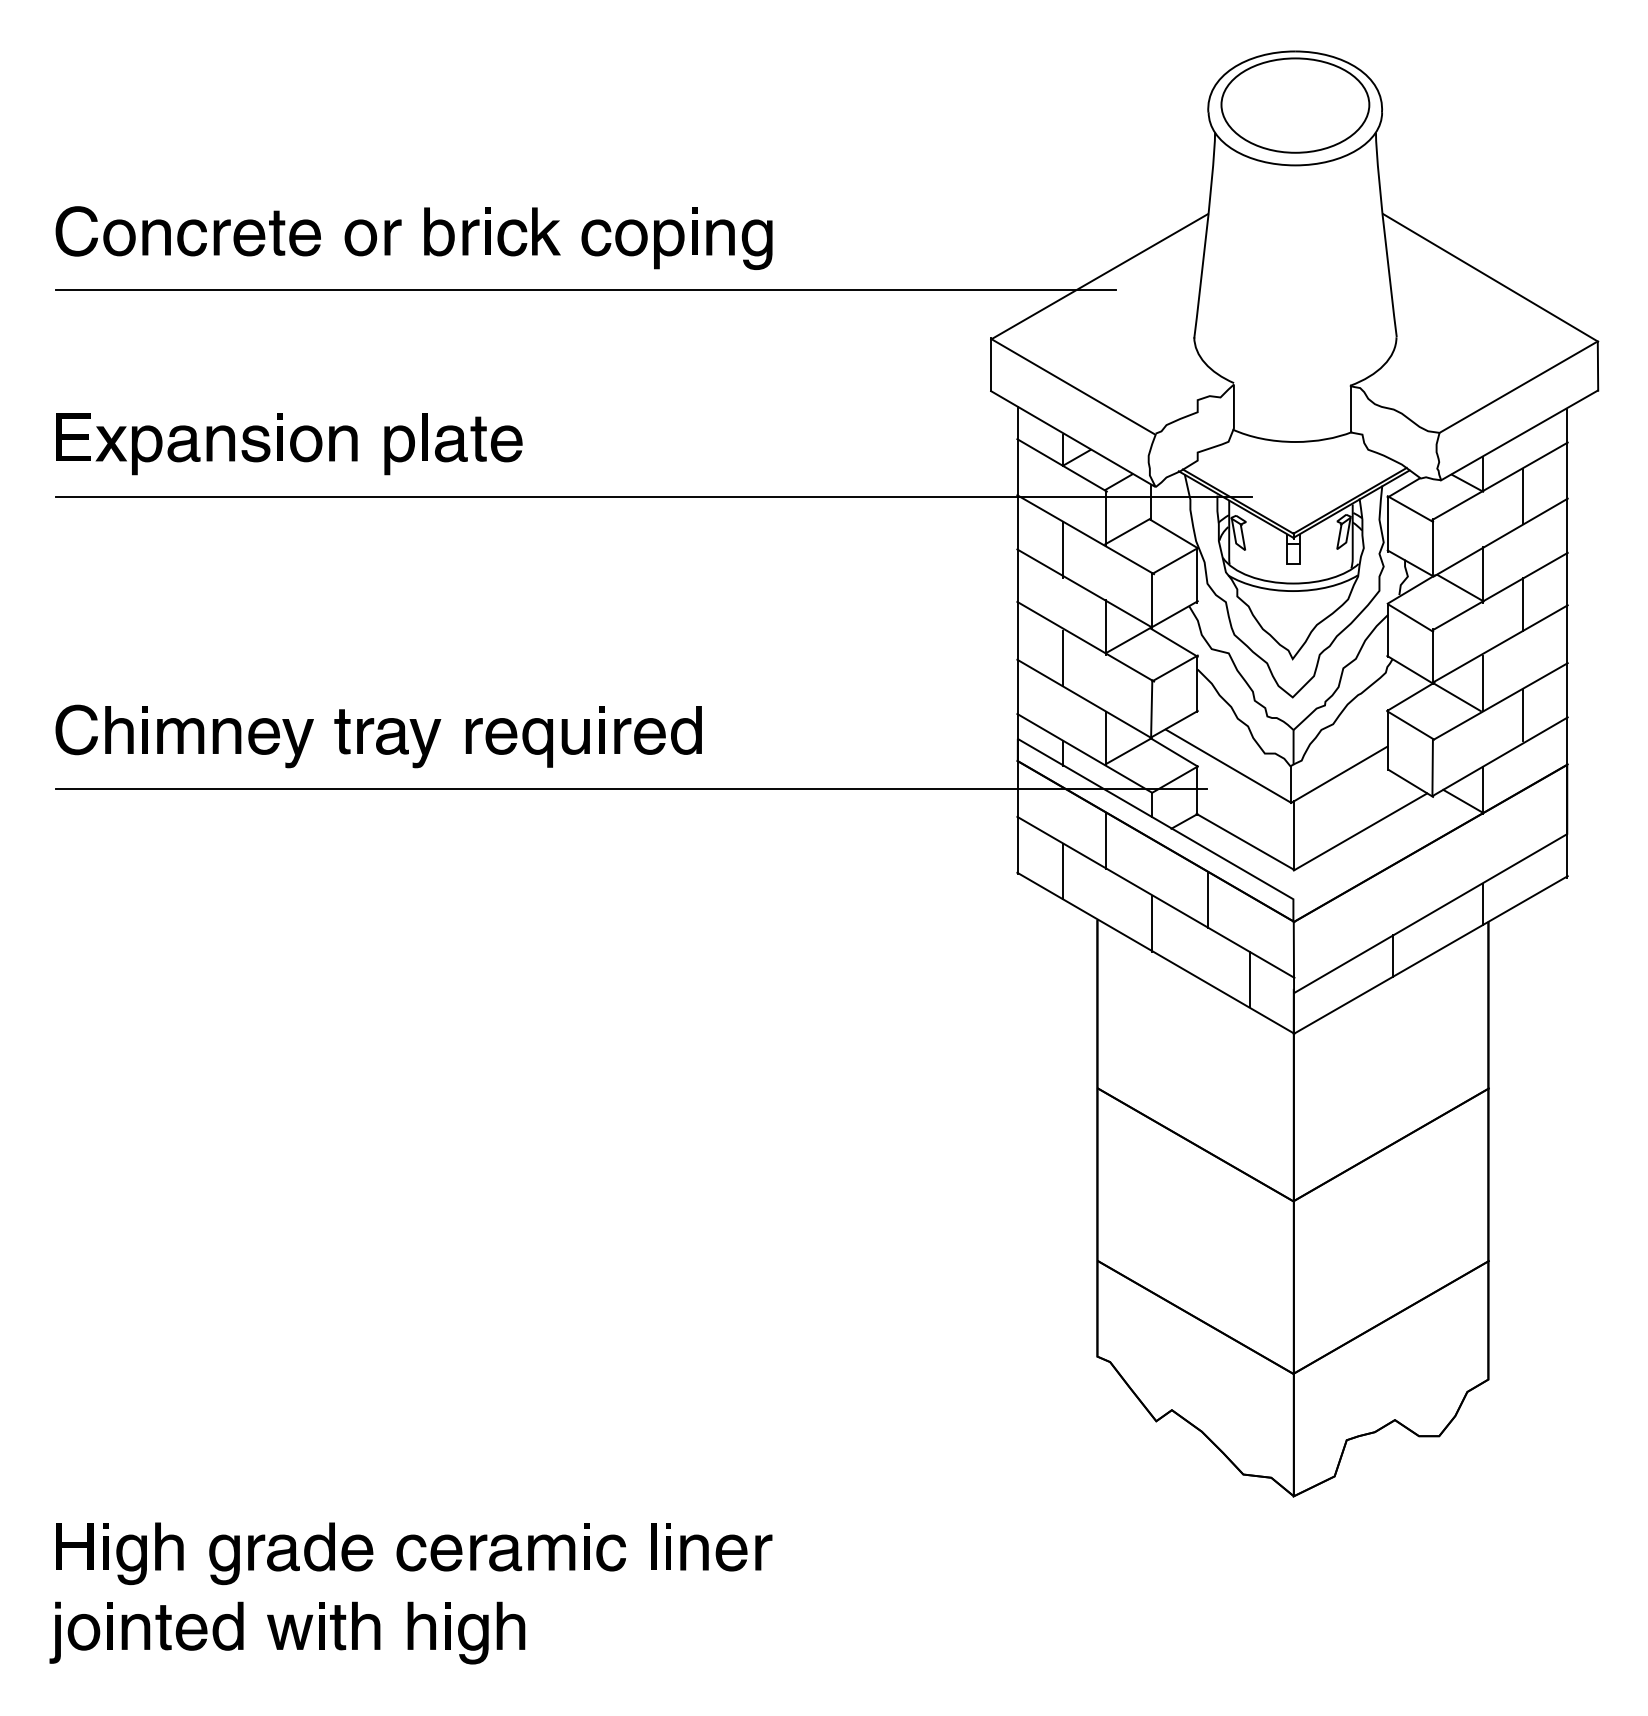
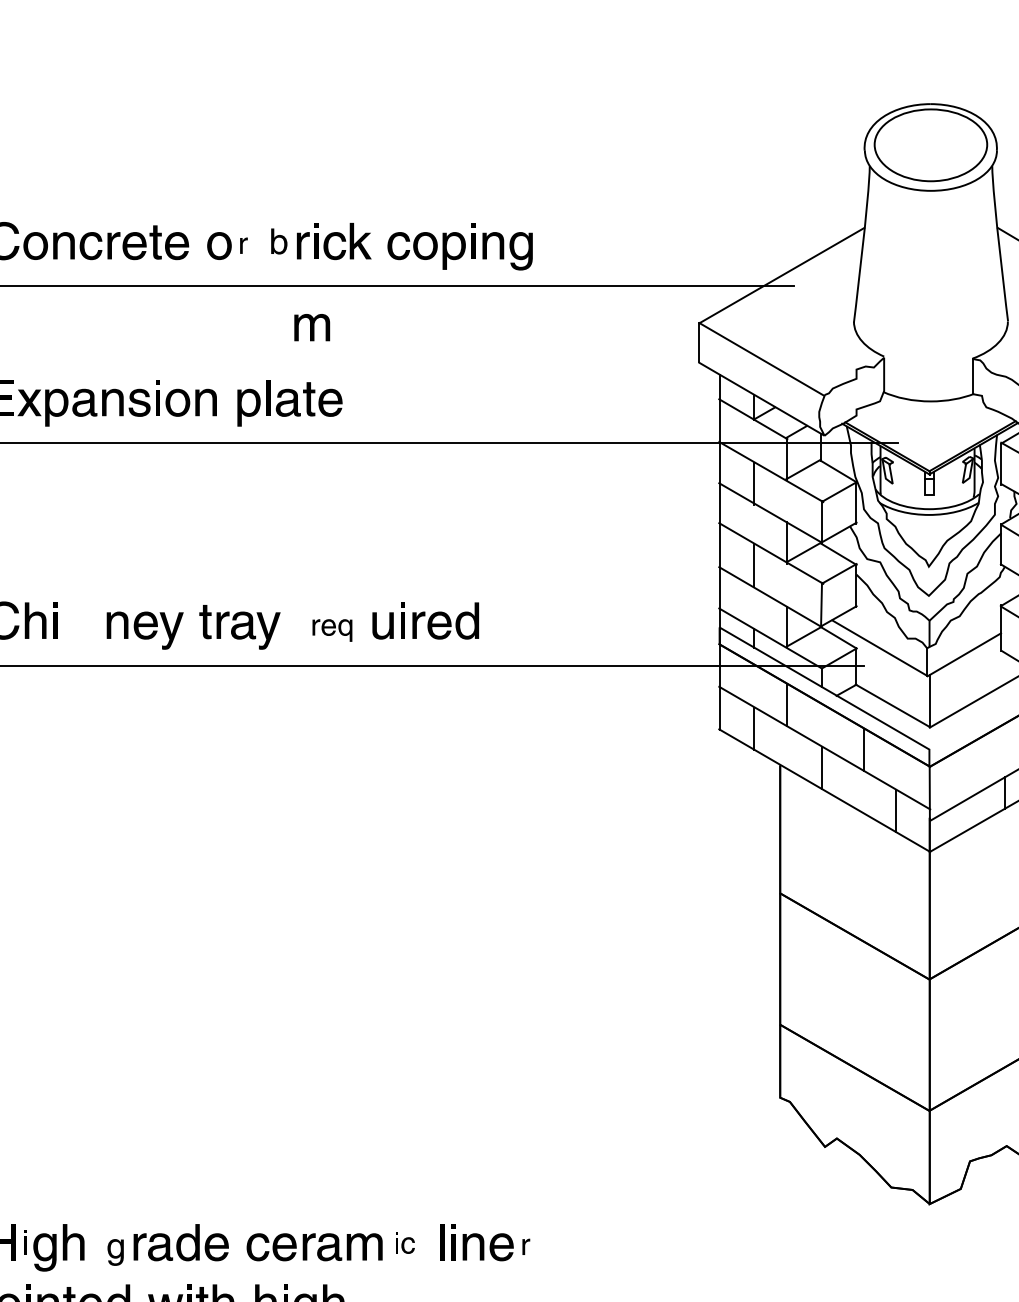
part: (439, 231) -> (279, 241), size x0.7
part: (392, 237) -> (243, 245), size x0.6
part: (180, 735) -> (312, 327), moved
part: (508, 742) -> (331, 630), size x0.6
part: (105, 1546) -> (25, 1242), size x0.7
part: (604, 1547) -> (404, 1243), size x0.6
part: (763, 1552) -> (525, 1246), size x0.6
part: (224, 1559) -> (115, 1252), size x0.7

